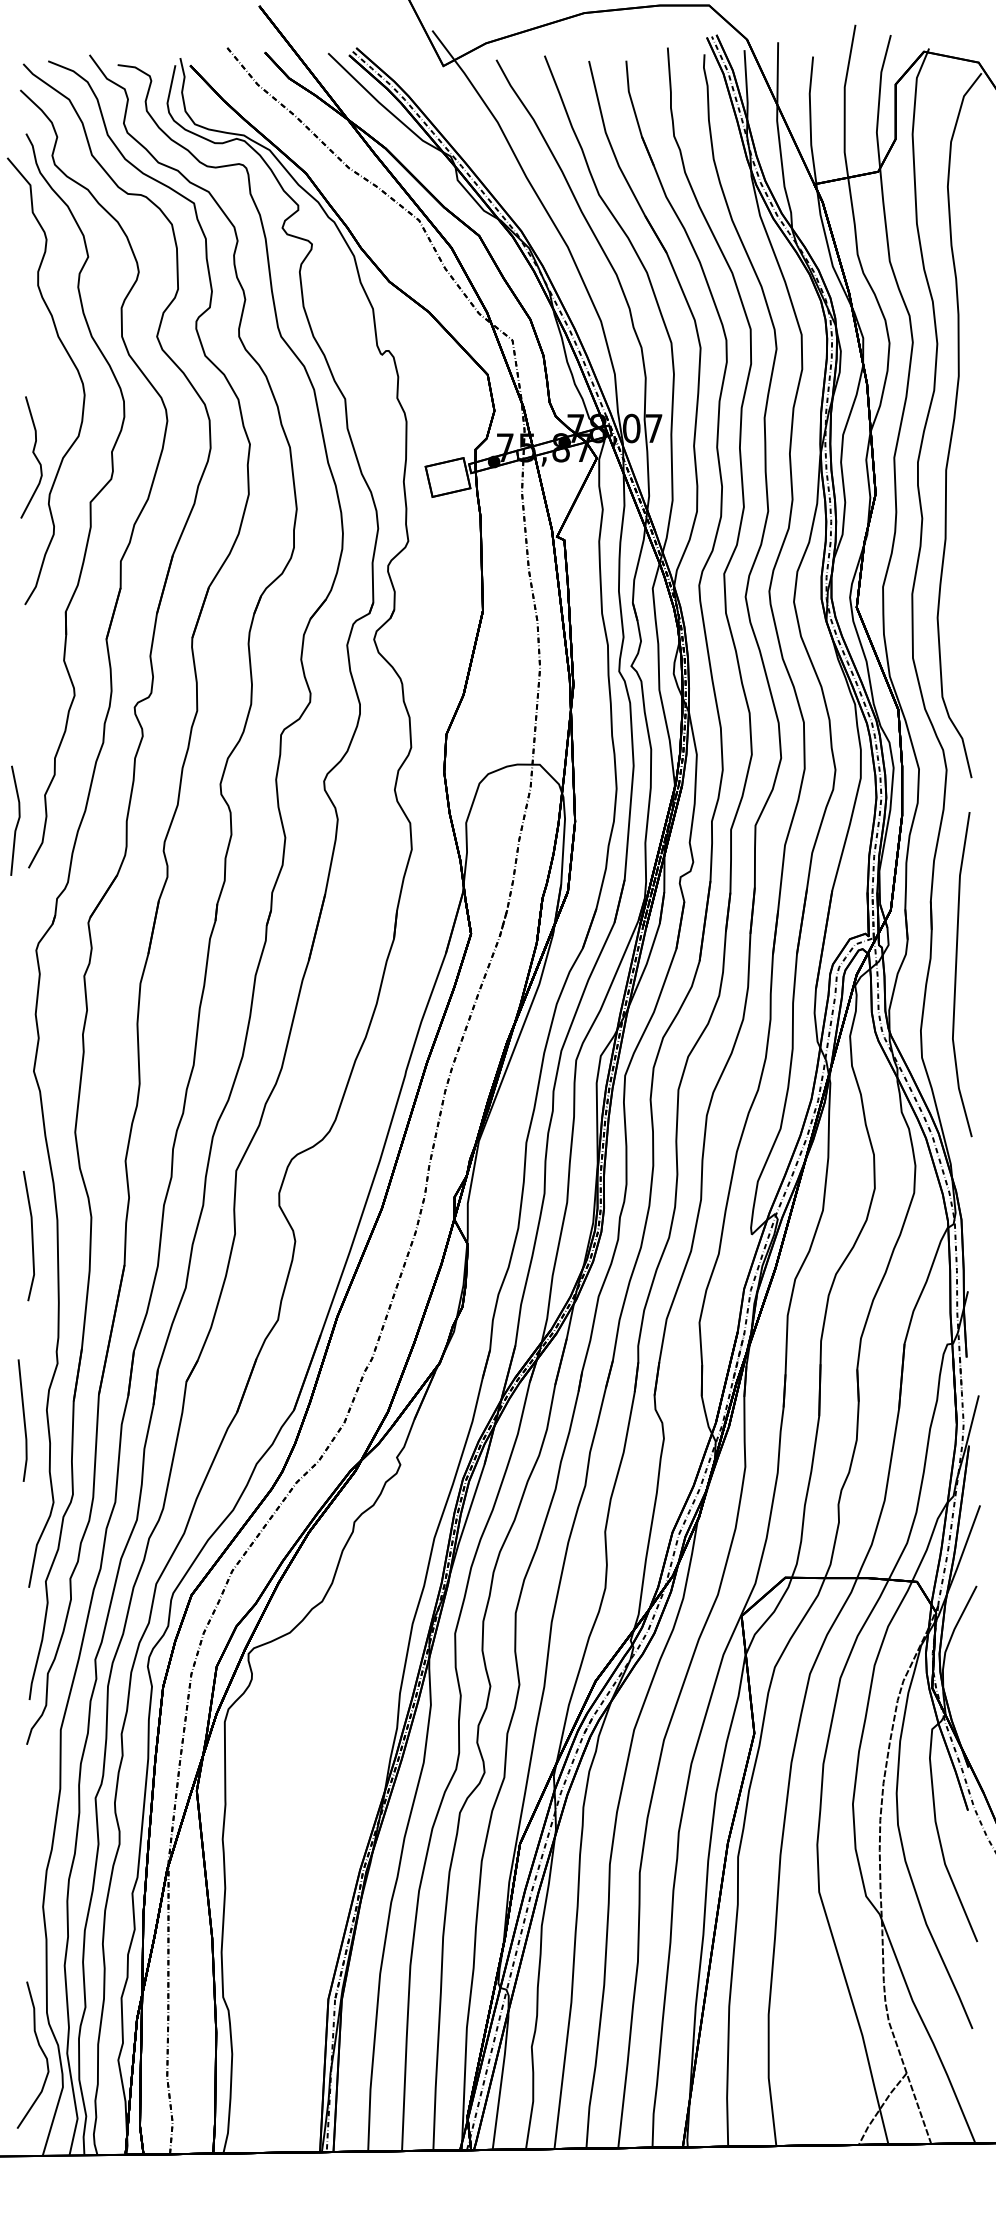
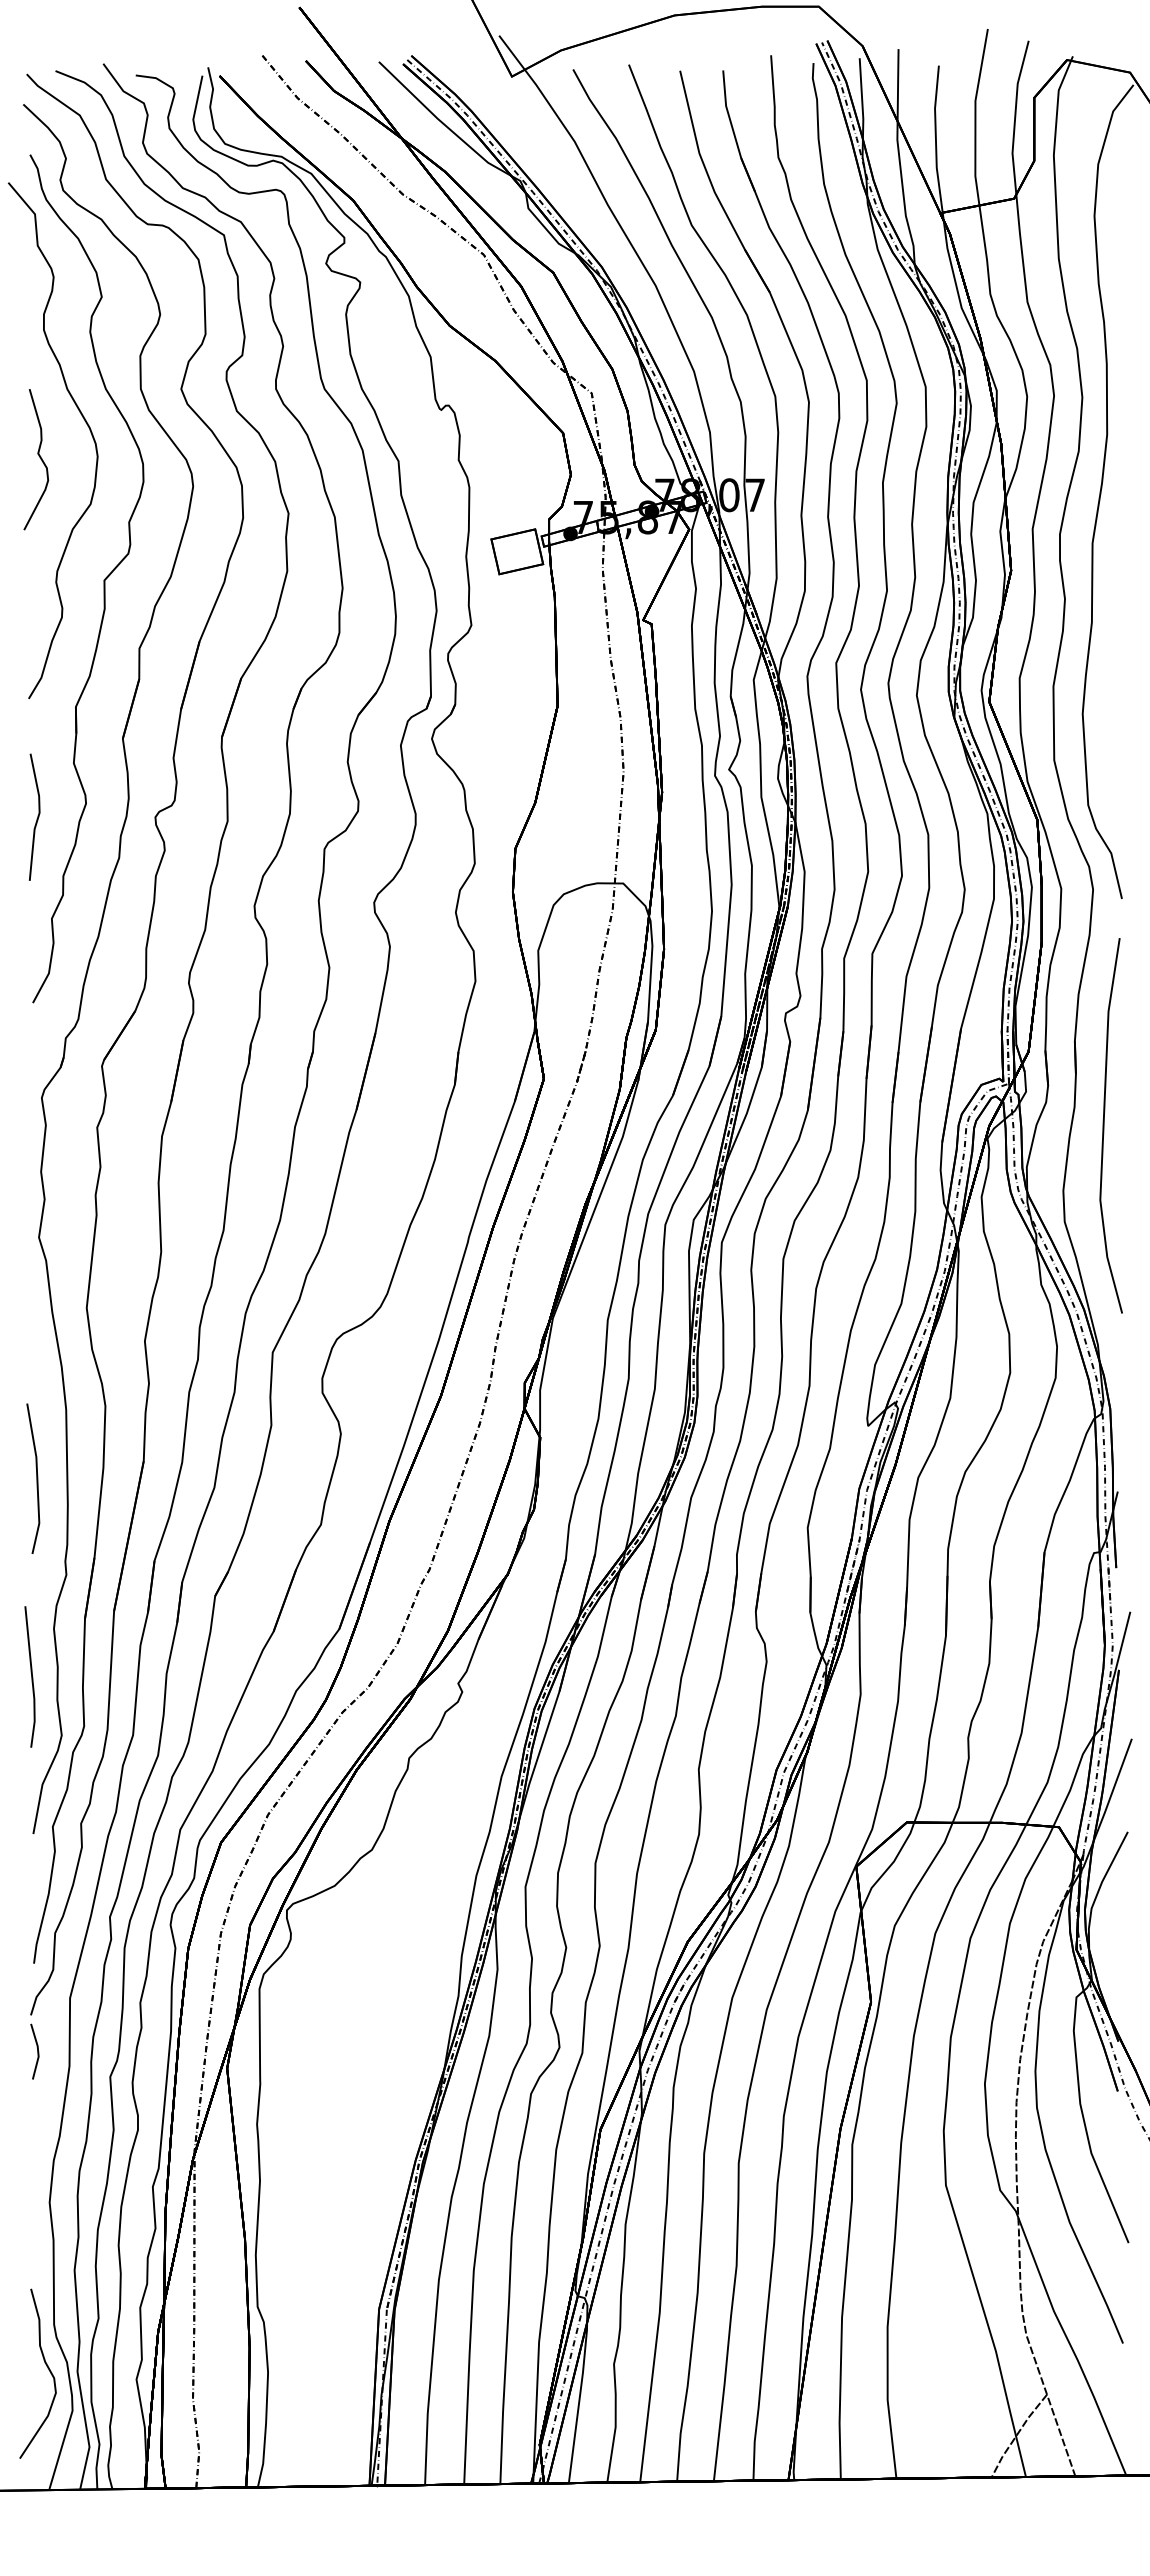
curve: (33, 454) -> (38, 456), moved
line: (17, 820) -> (37, 816), moved
line: (31, 1235) -> (36, 1478), moved
line: (23, 1420) -> (31, 1676), moved
line: (32, 1776) -> (37, 2051), added

